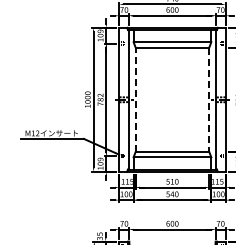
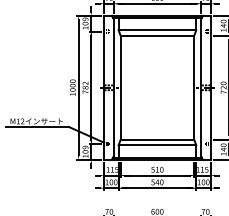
line: (135, 99) -> (120, 87), dashed -> solid
line: (209, 99) -> (194, 87), dashed -> solid

